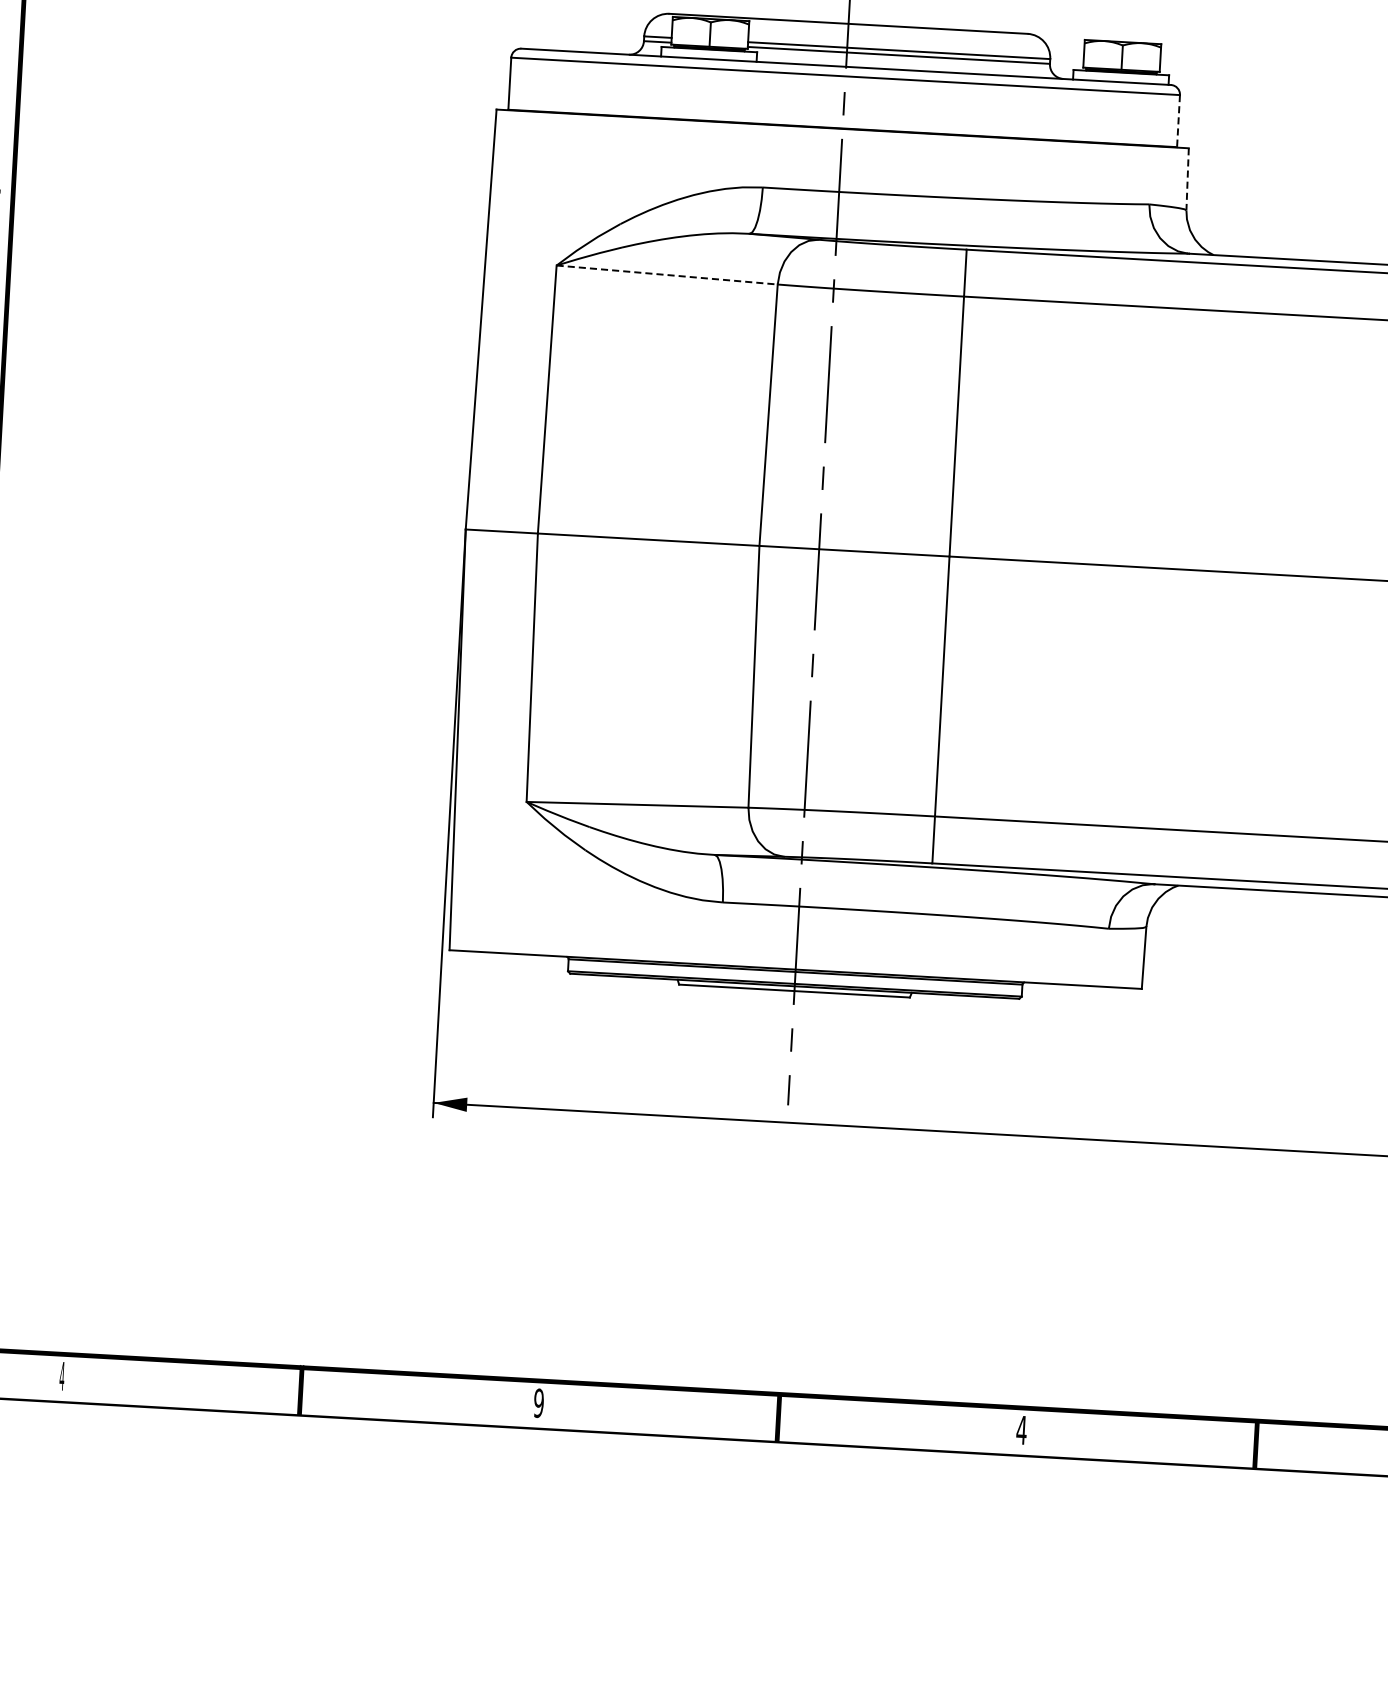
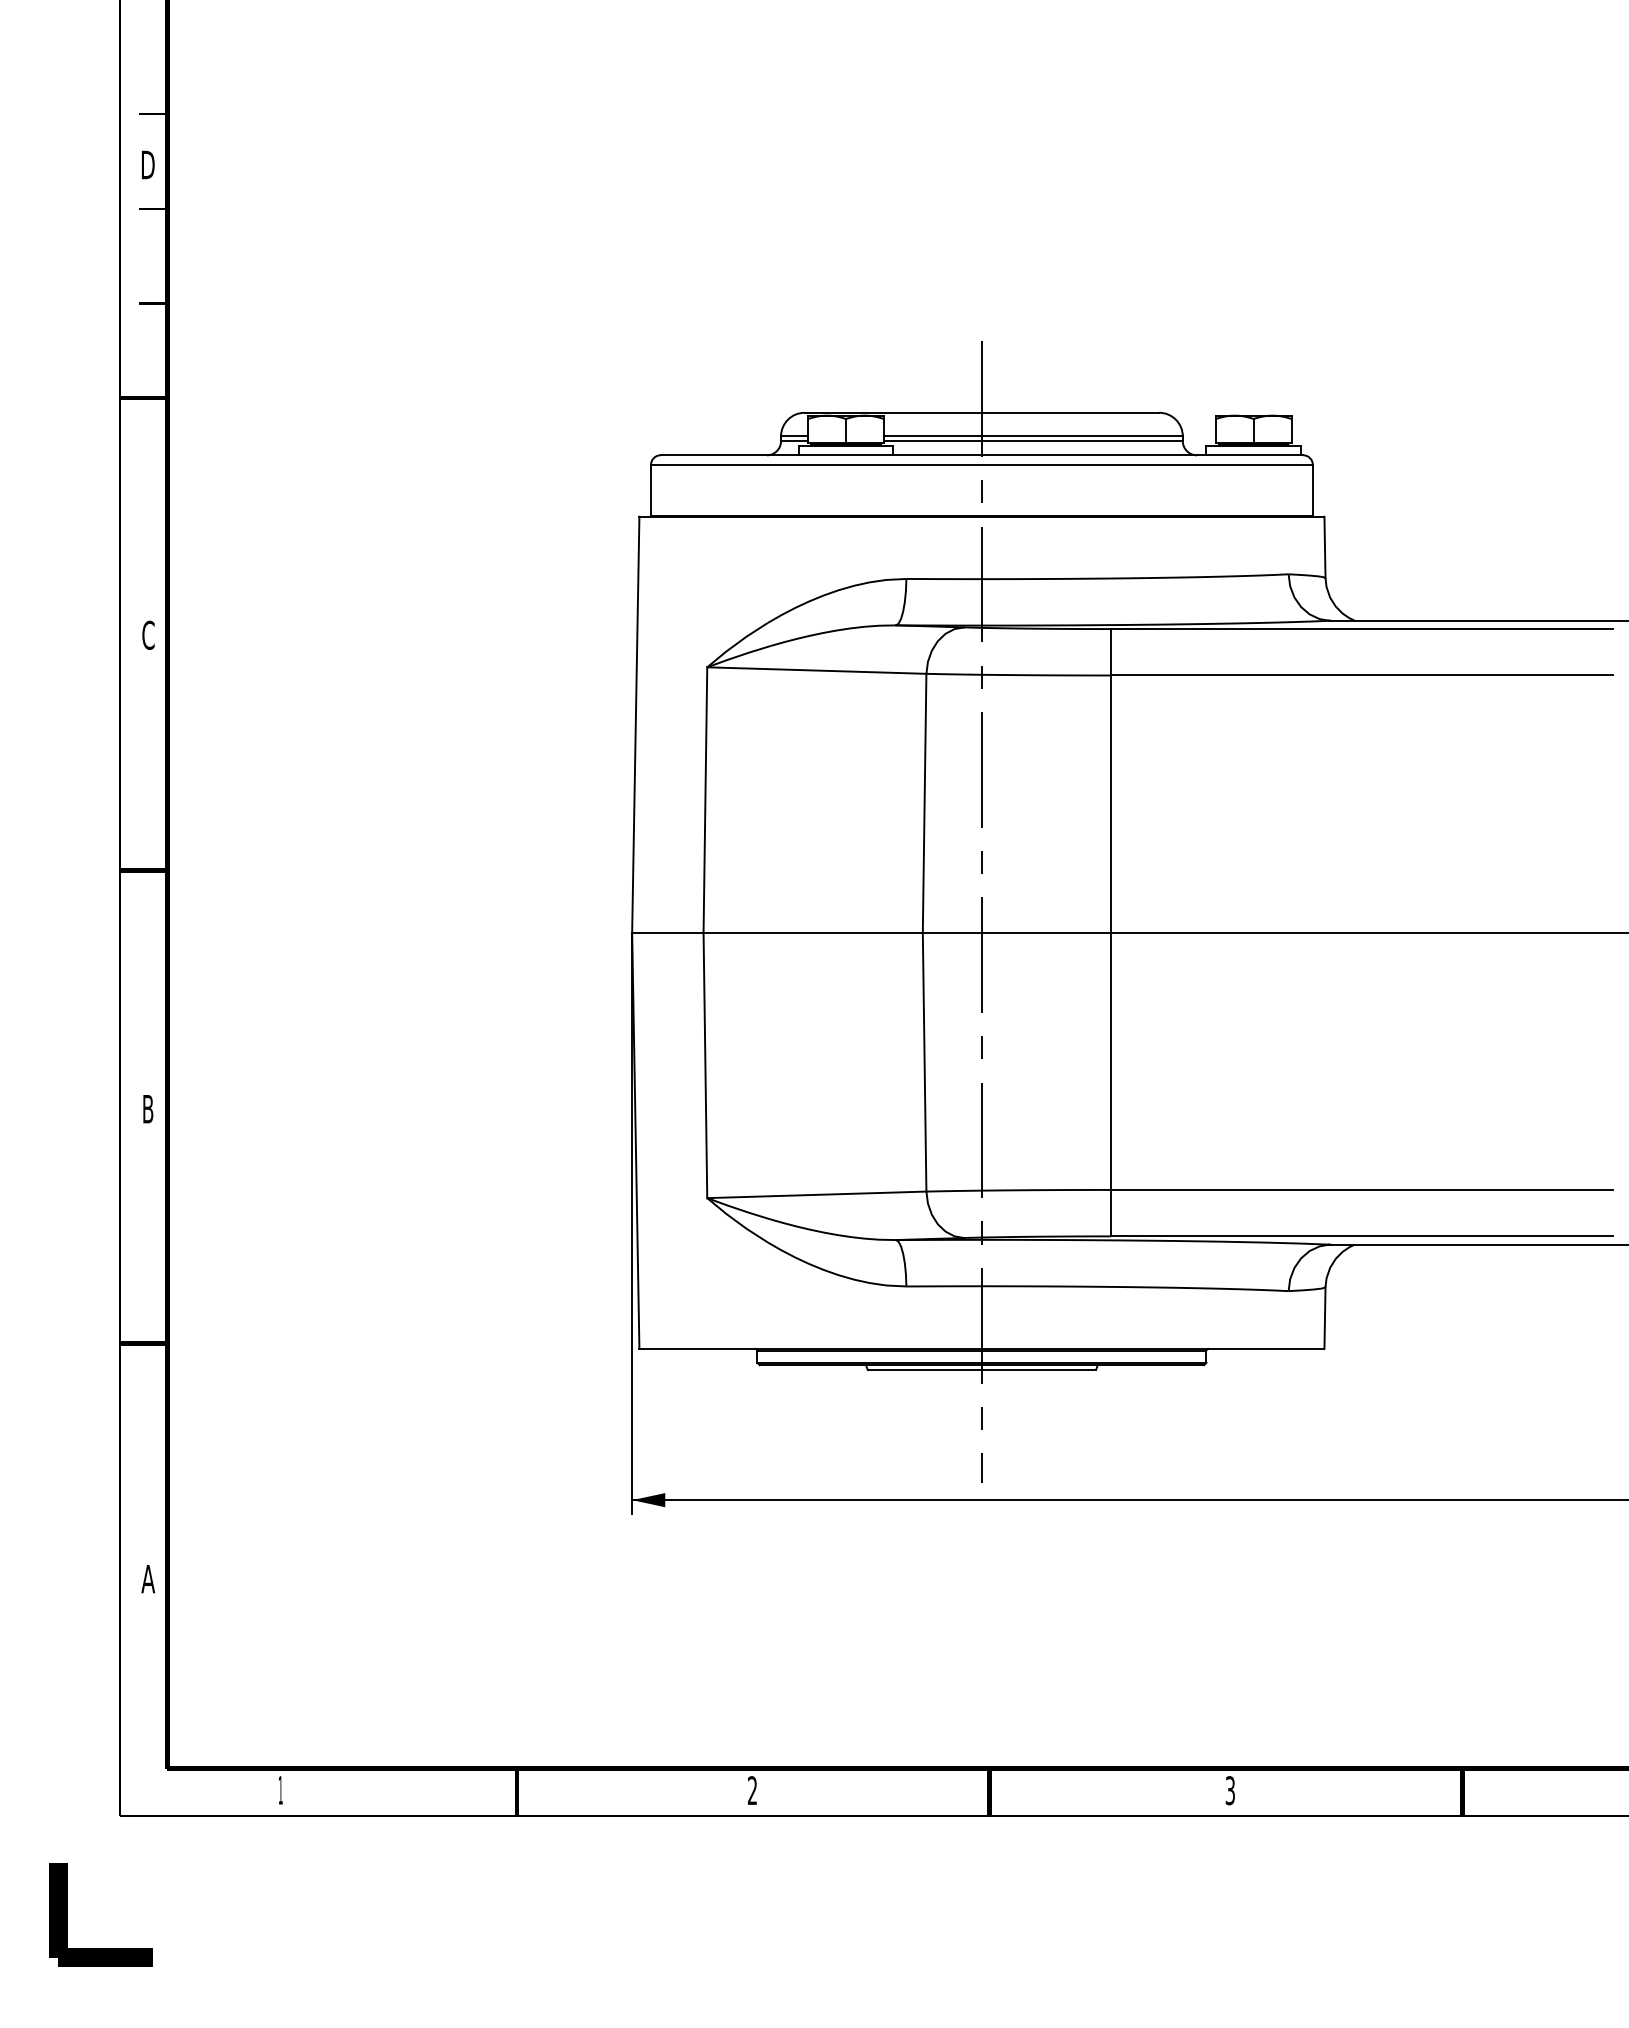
line: (1178, 121) -> (1312, 490), dashed -> solid
line: (1187, 179) -> (1324, 547), dashed -> solid
line: (666, 274) -> (816, 670), dashed -> solid
text: (61, 1376) -> (280, 1790), 4 -> 1
text: (538, 1403) -> (752, 1790), 9 -> 2
text: (1021, 1430) -> (1230, 1790), 4 -> 3

